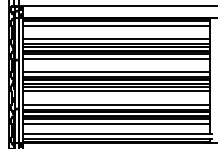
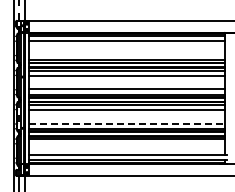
line: (116, 39) -> (126, 55), removed
line: (116, 104) -> (126, 123), solid -> dashed
line: (116, 124) -> (126, 144), removed

